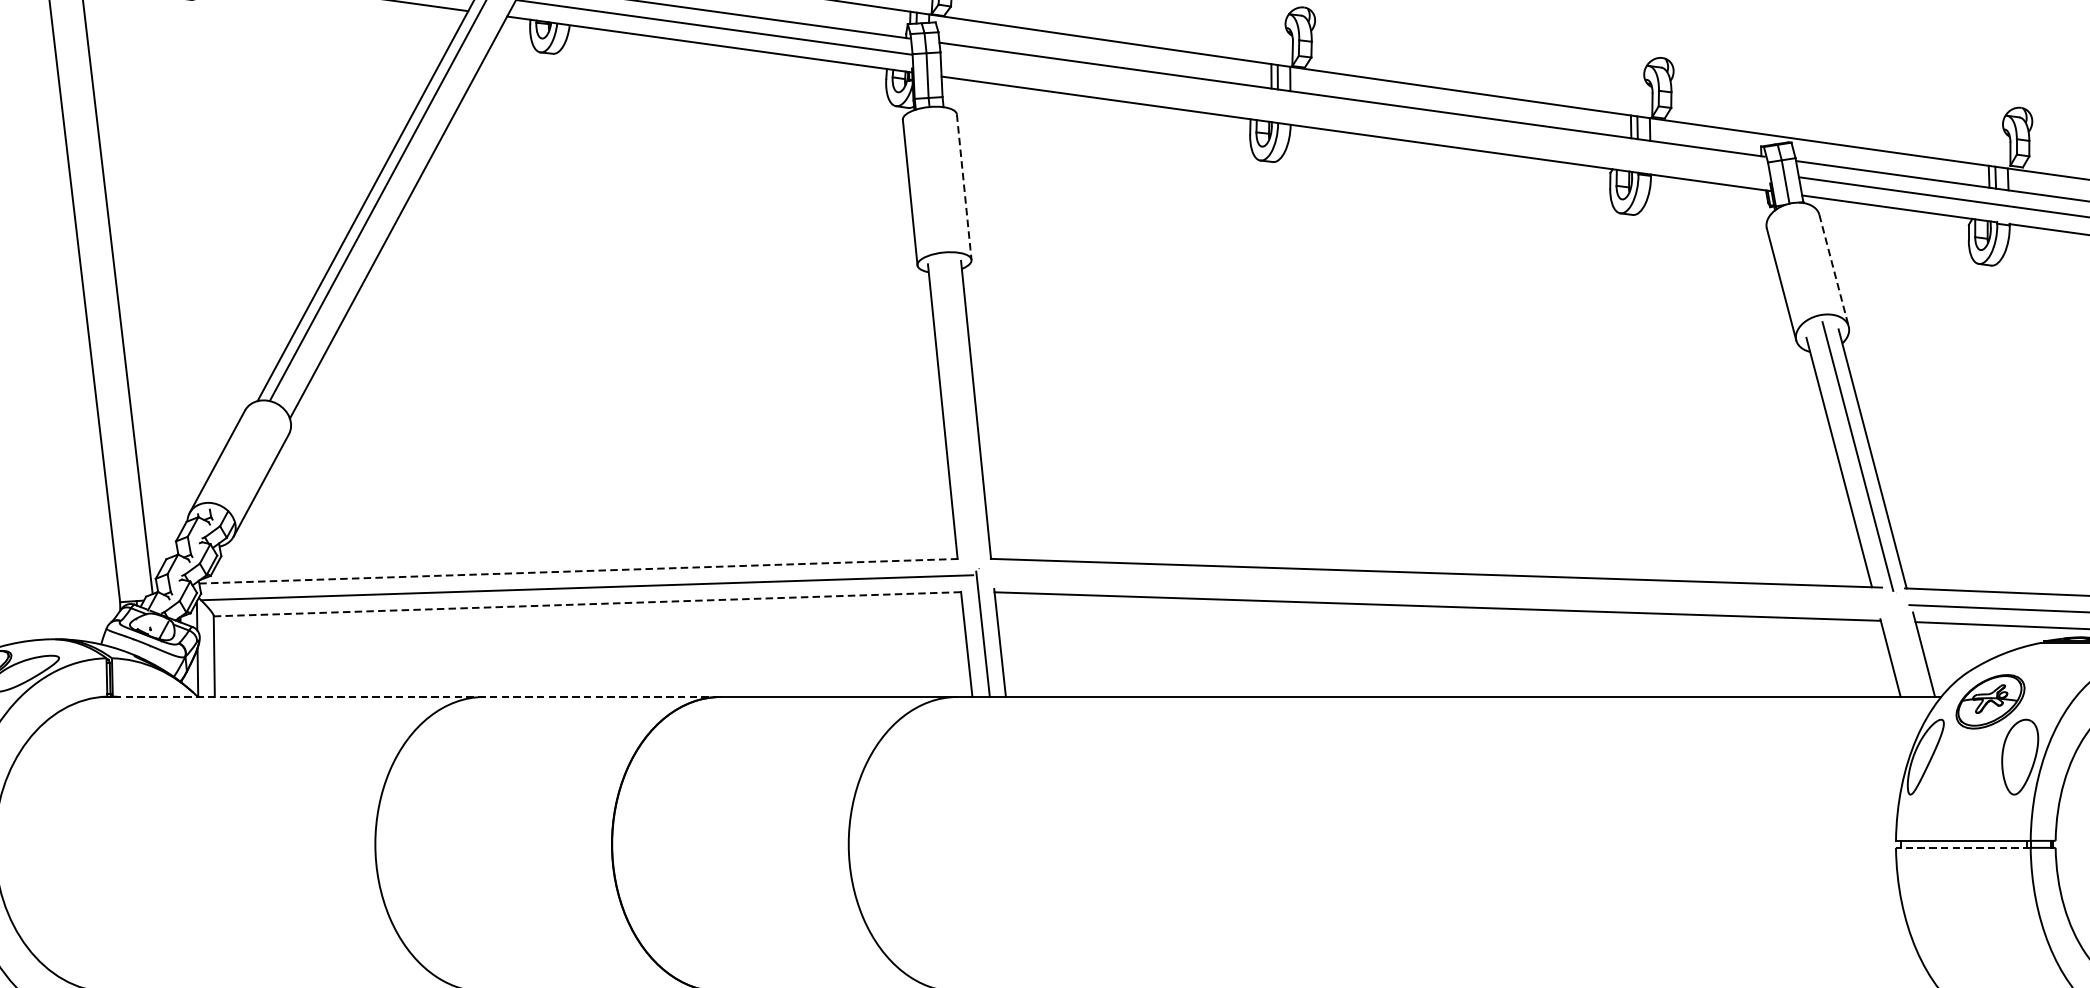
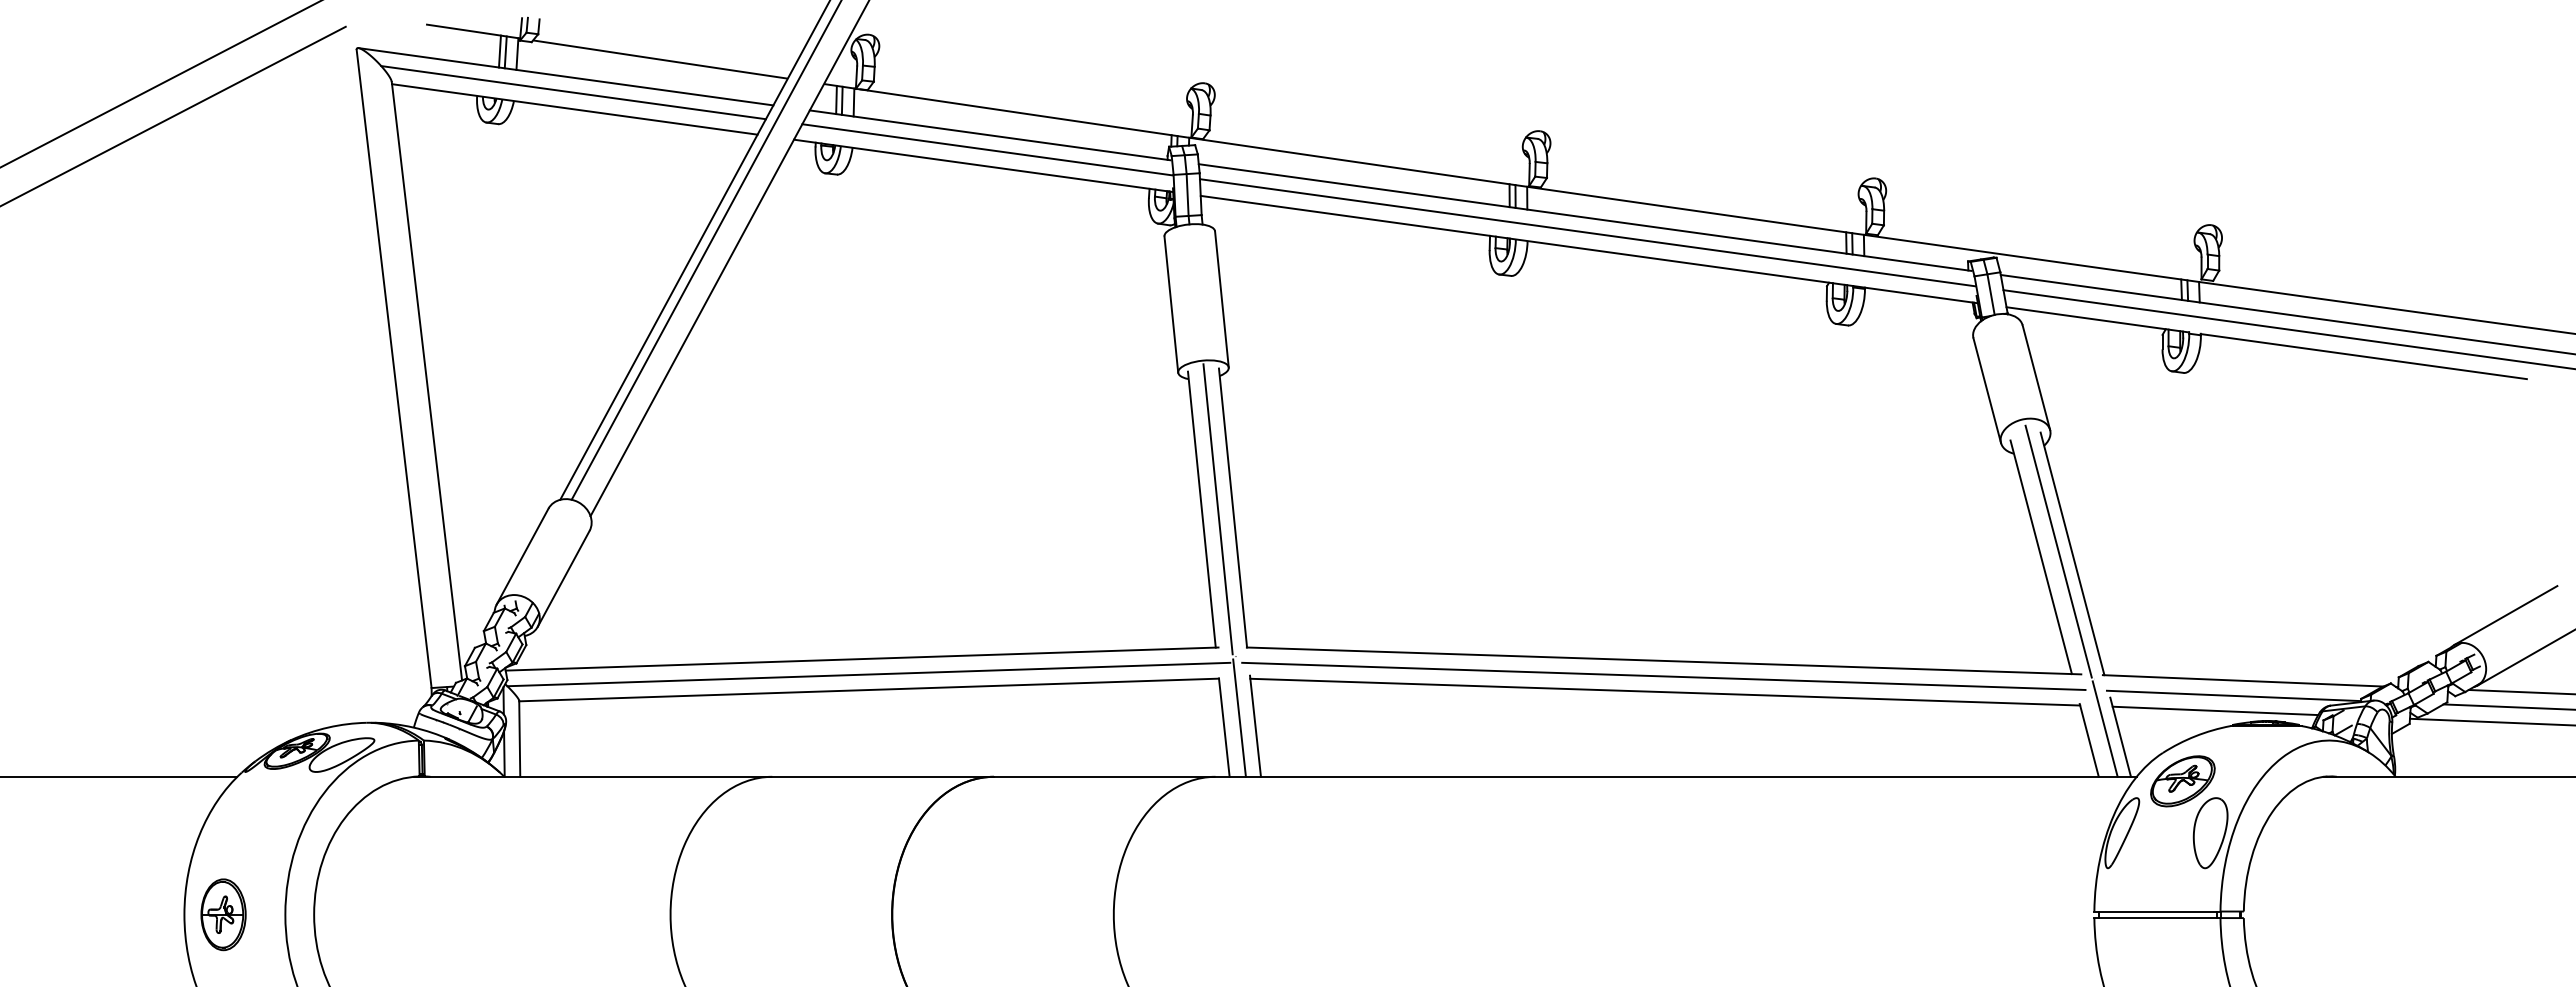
line: (1354, 115) -> (1587, 232), added
line: (963, 187) -> (1221, 299), dashed -> solid
line: (1834, 271) -> (2036, 378), dashed -> solid
line: (959, 411) -> (1217, 509), added
line: (580, 571) -> (862, 659), dashed -> solid
line: (1435, 588) -> (1663, 675), added
line: (587, 603) -> (869, 689), dashed -> solid
line: (1906, 645) -> (2104, 728), added
line: (410, 696) -> (703, 776), dashed -> solid
line: (1962, 848) -> (2156, 918), dashed -> solid

